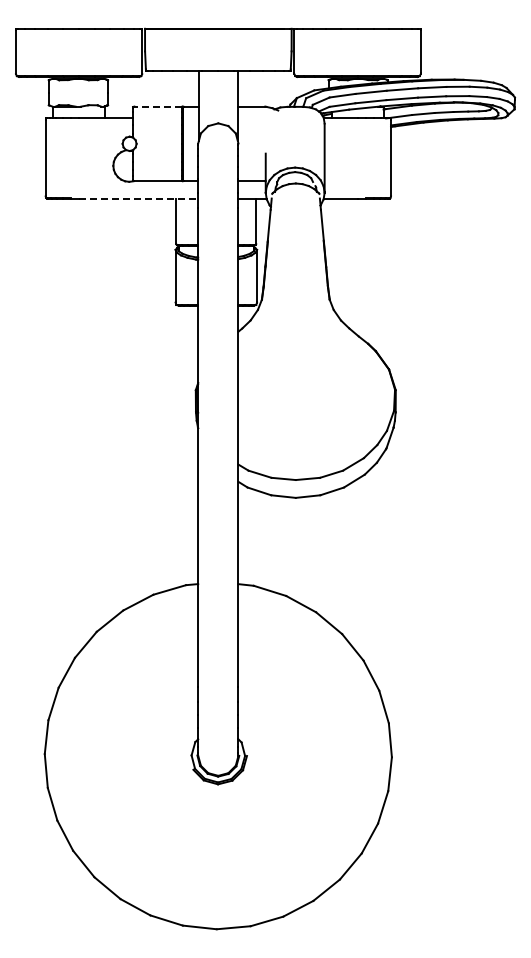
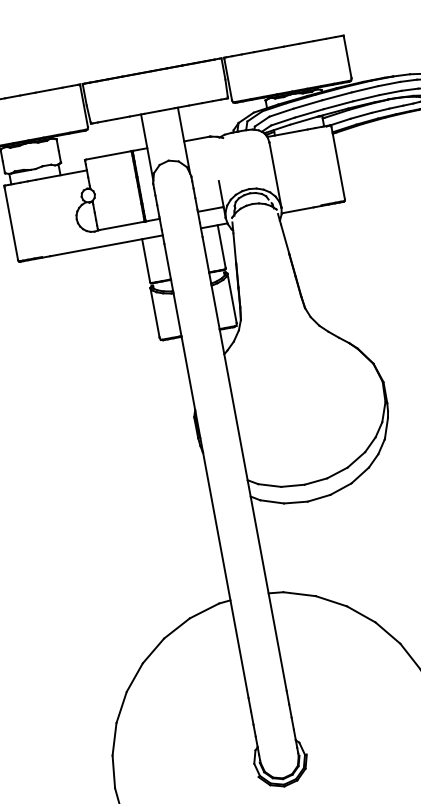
line: (158, 106) -> (109, 155), dashed -> solid
line: (138, 198) -> (106, 245), dashed -> solid

